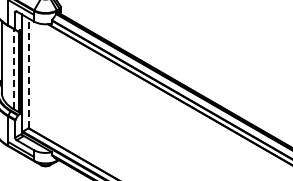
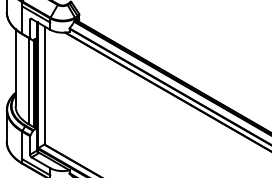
line: (13, 68) -> (28, 80), dashed -> solid
line: (28, 73) -> (44, 85), dashed -> solid

